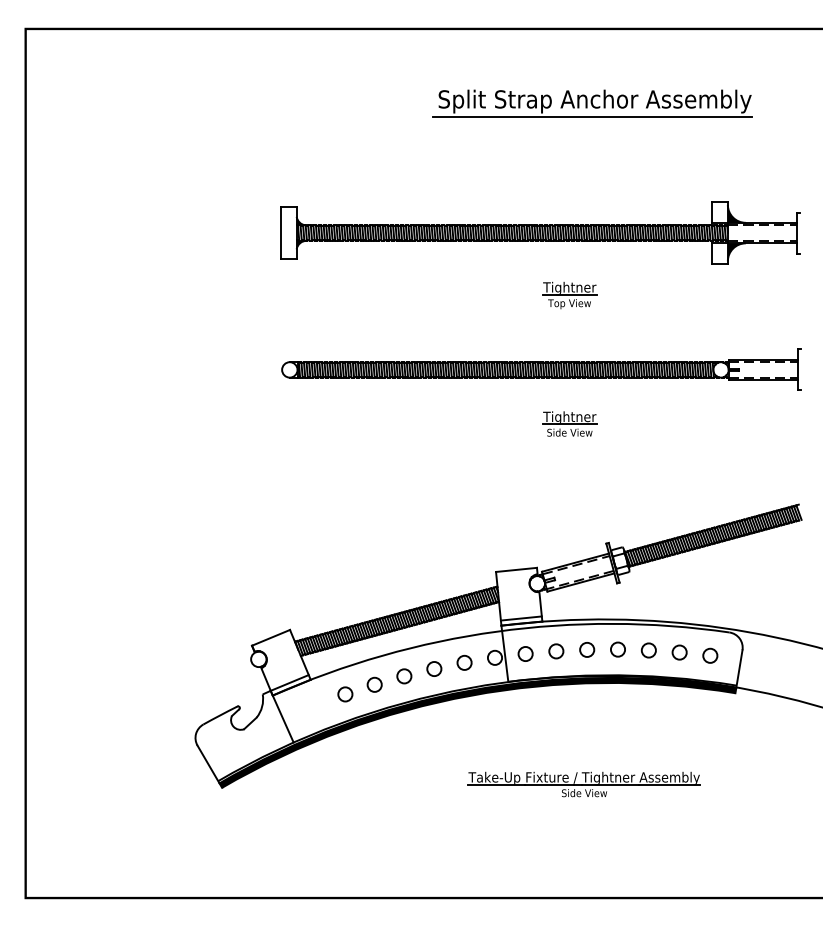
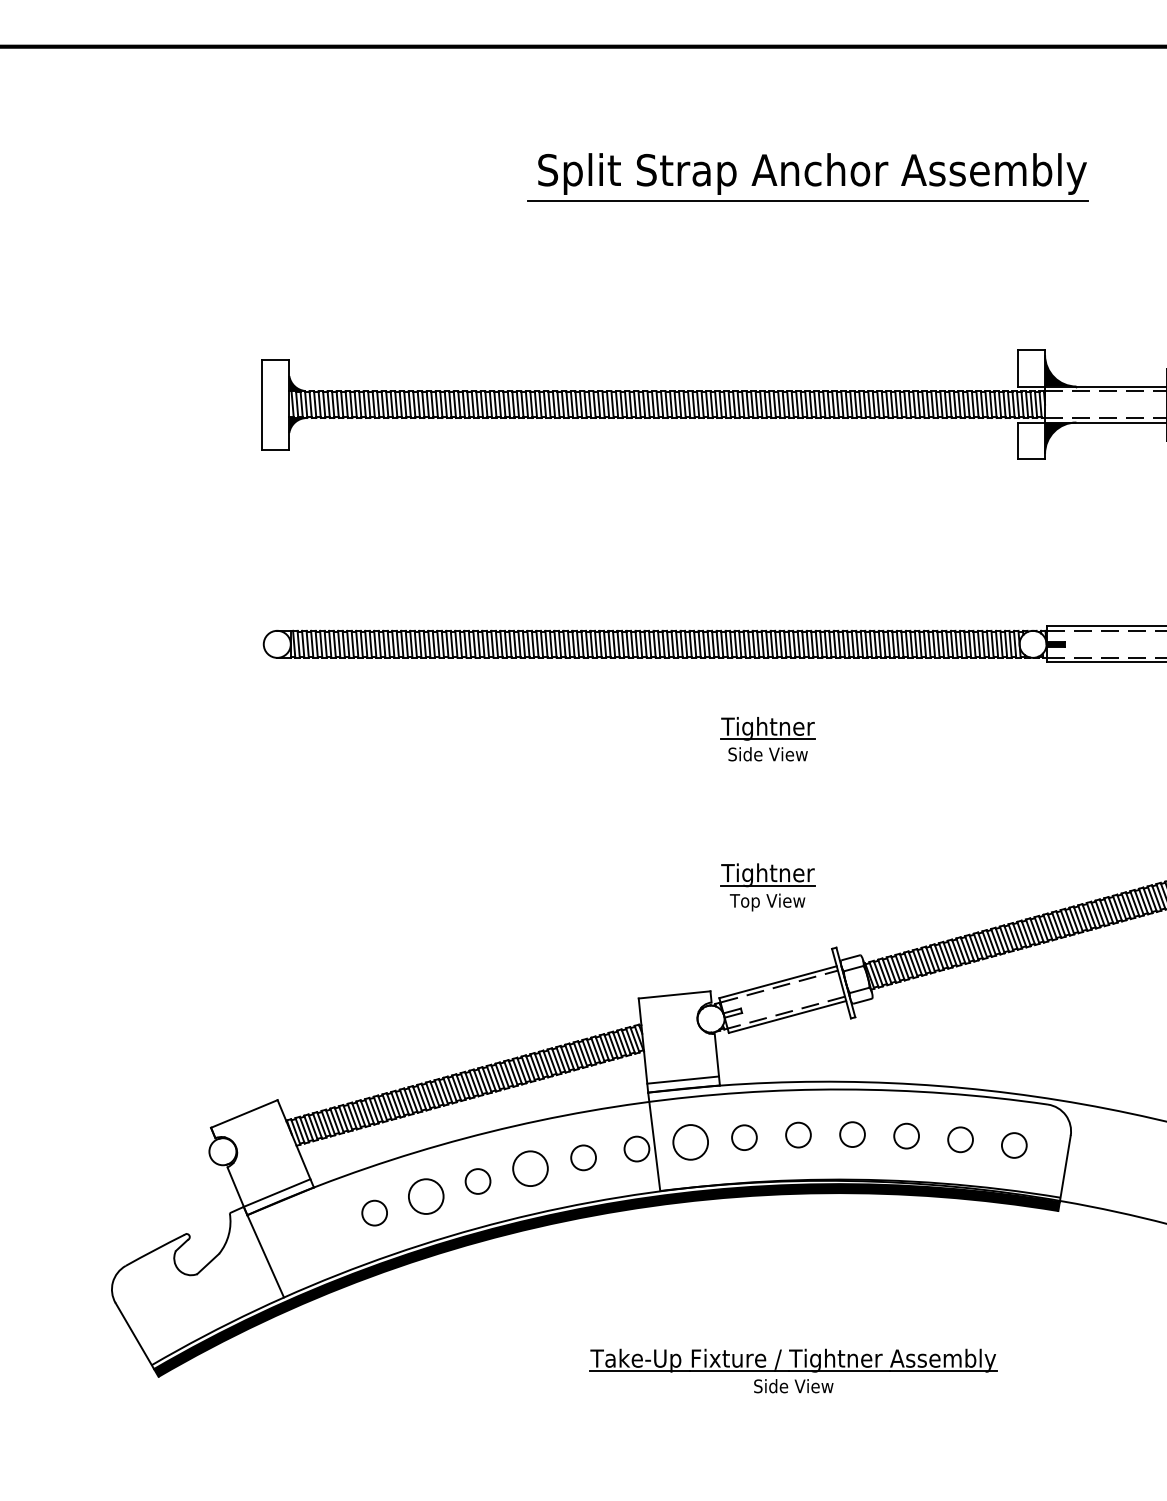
part: (569, 295) -> (767, 887), moved
circle: (525, 653) -> (690, 1141), size x1.4
circle: (434, 668) -> (530, 1167), size x1.4
circle: (374, 684) -> (425, 1195), size x1.4

